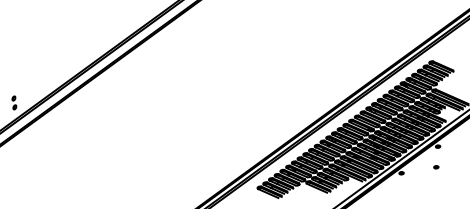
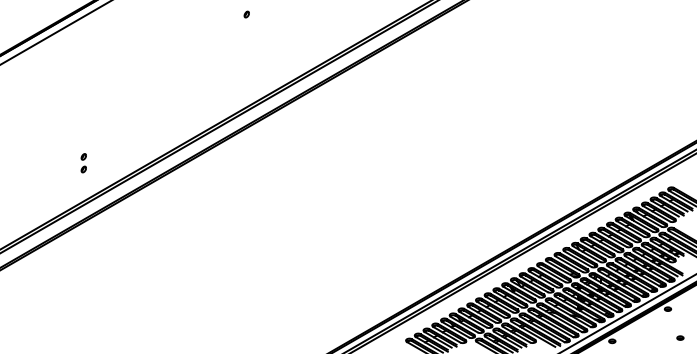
part: (14, 103) -> (83, 163), moved
part: (436, 166) -> (680, 337), moved

